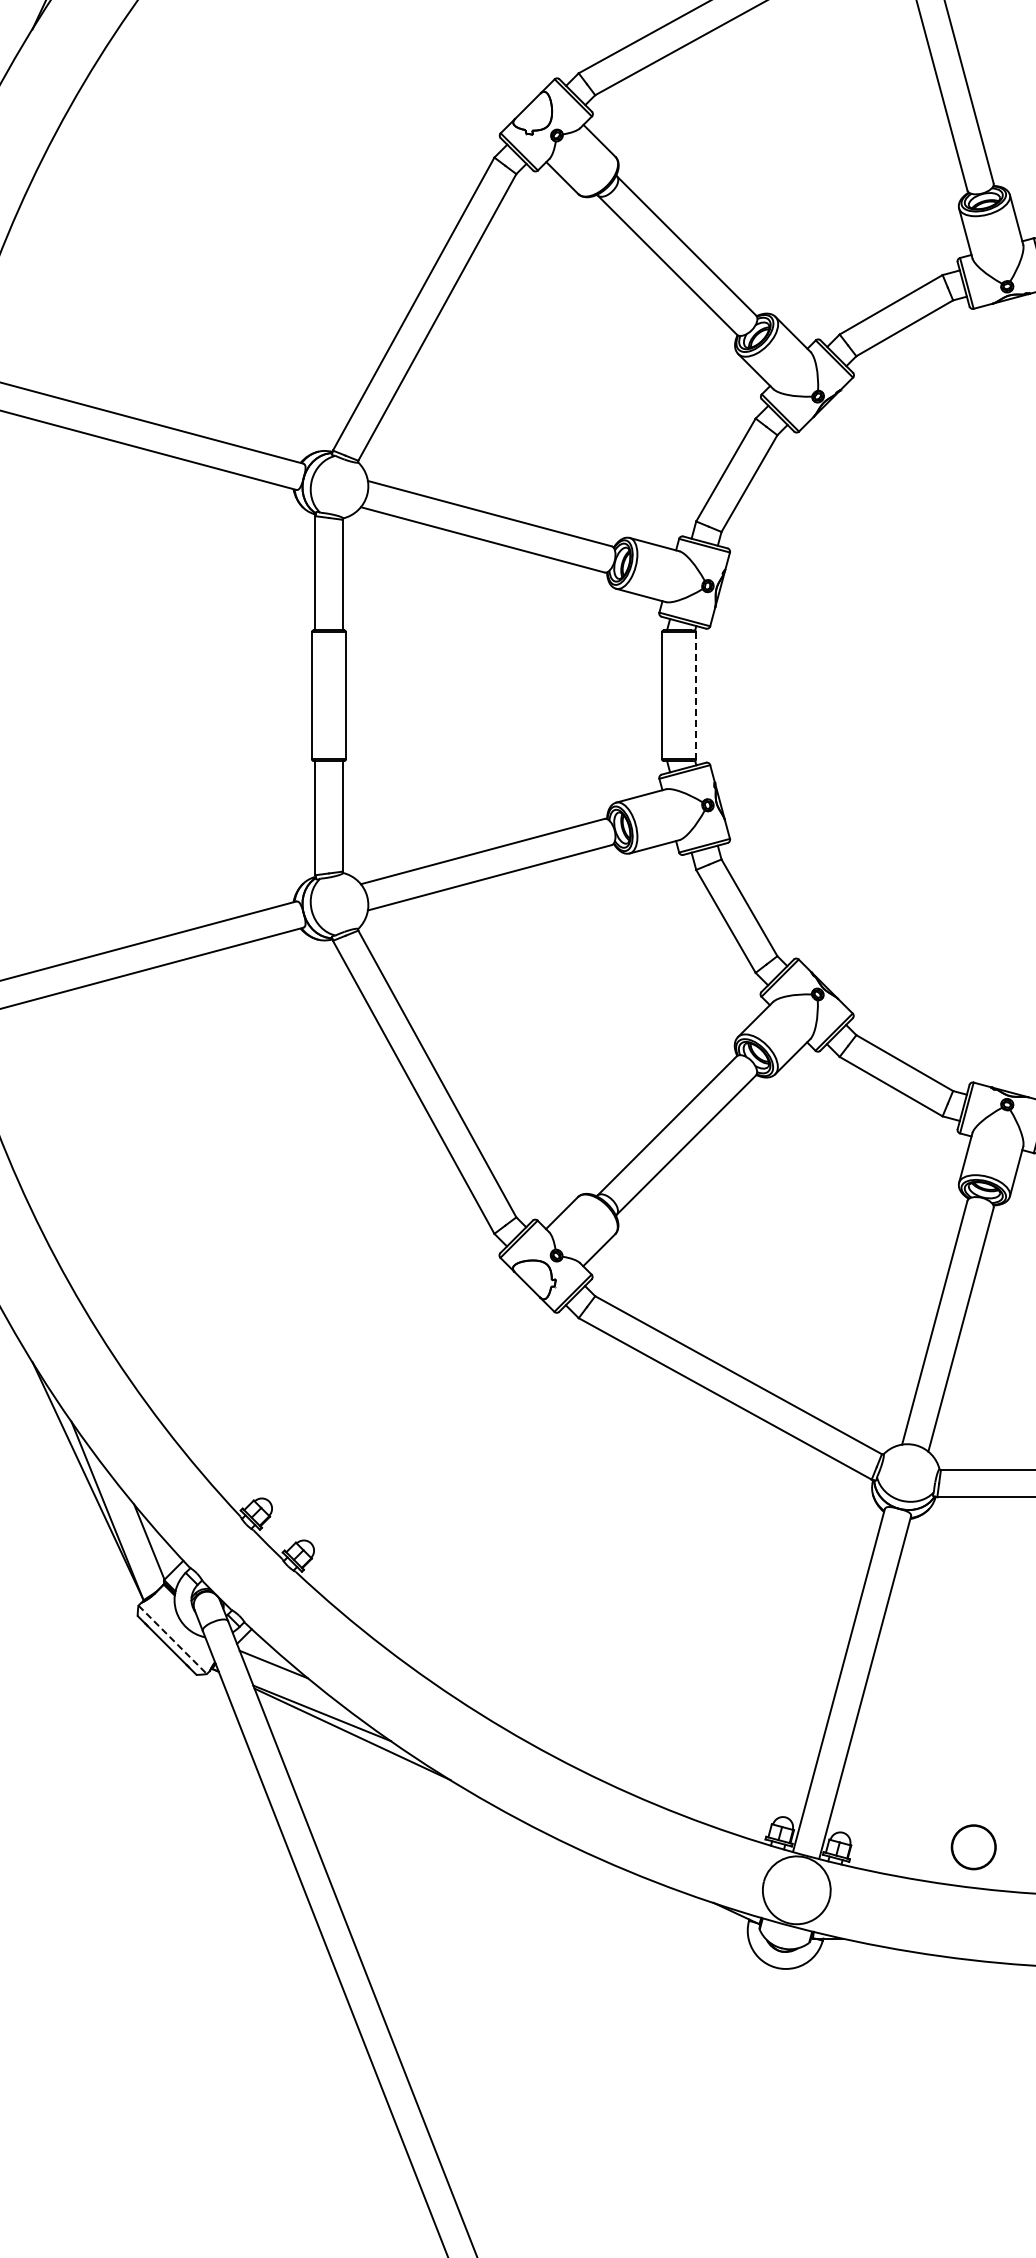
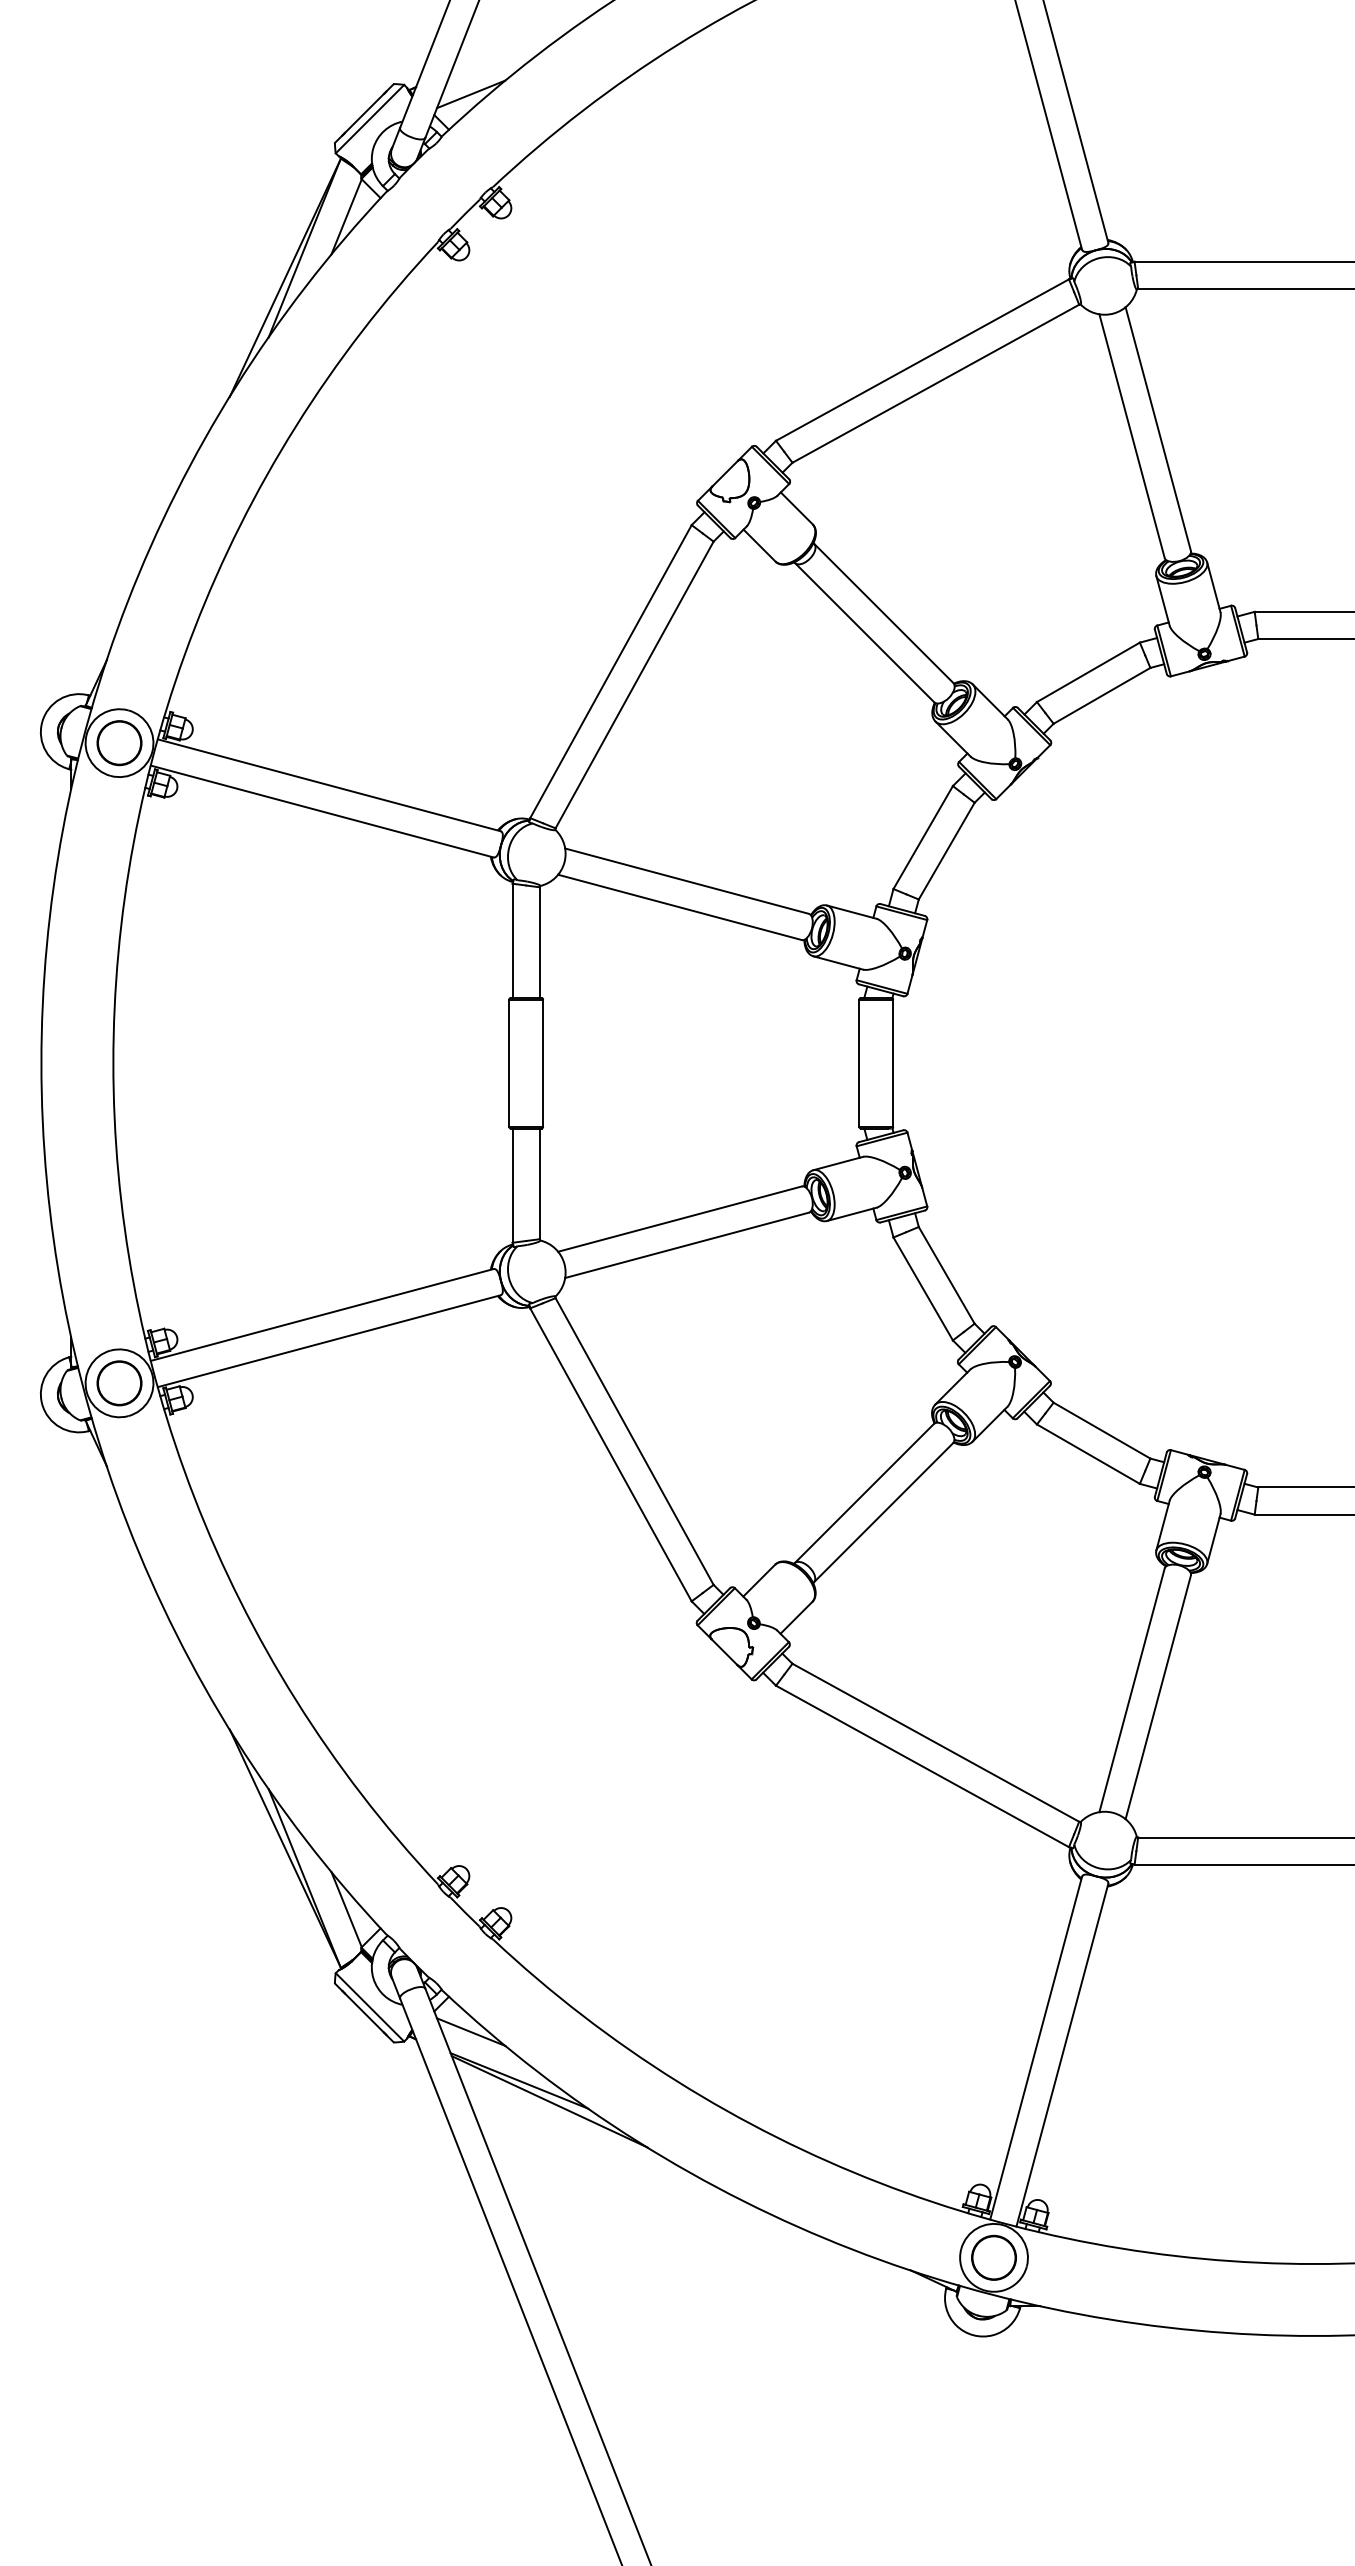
line: (696, 695) -> (893, 1063), dashed -> solid
line: (173, 1639) -> (370, 2007), dashed -> solid
circle: (973, 1846) -> (993, 2257), moved

